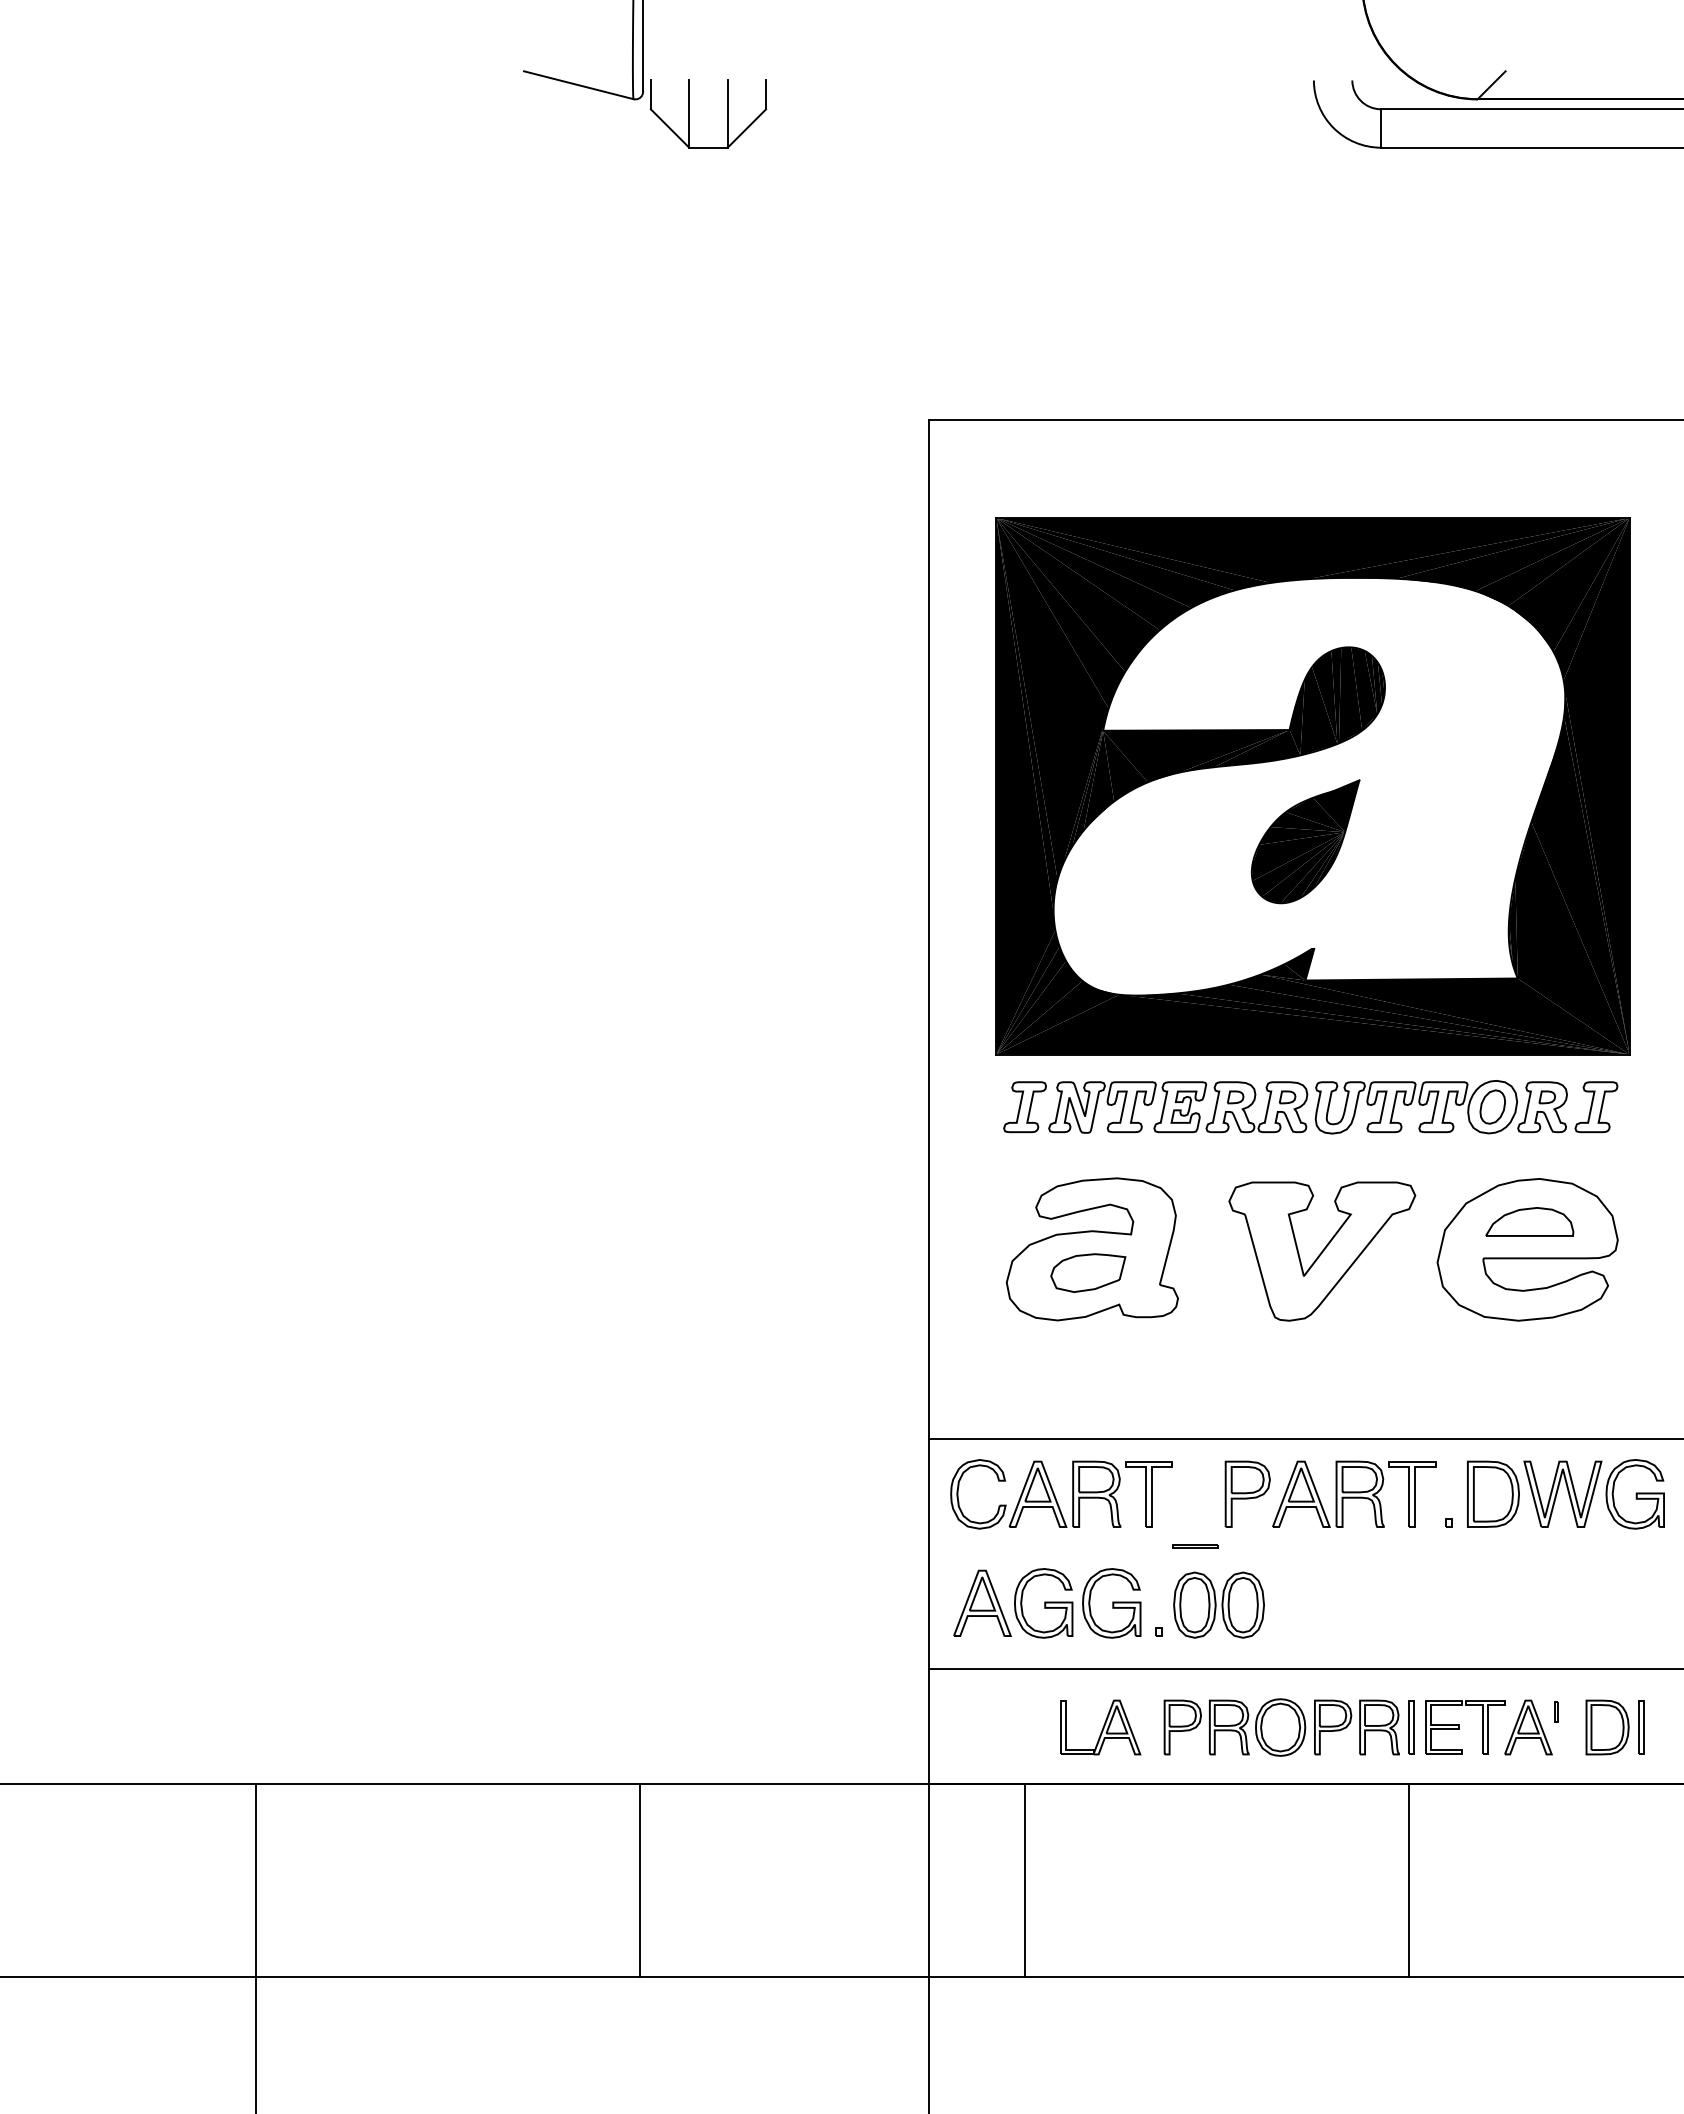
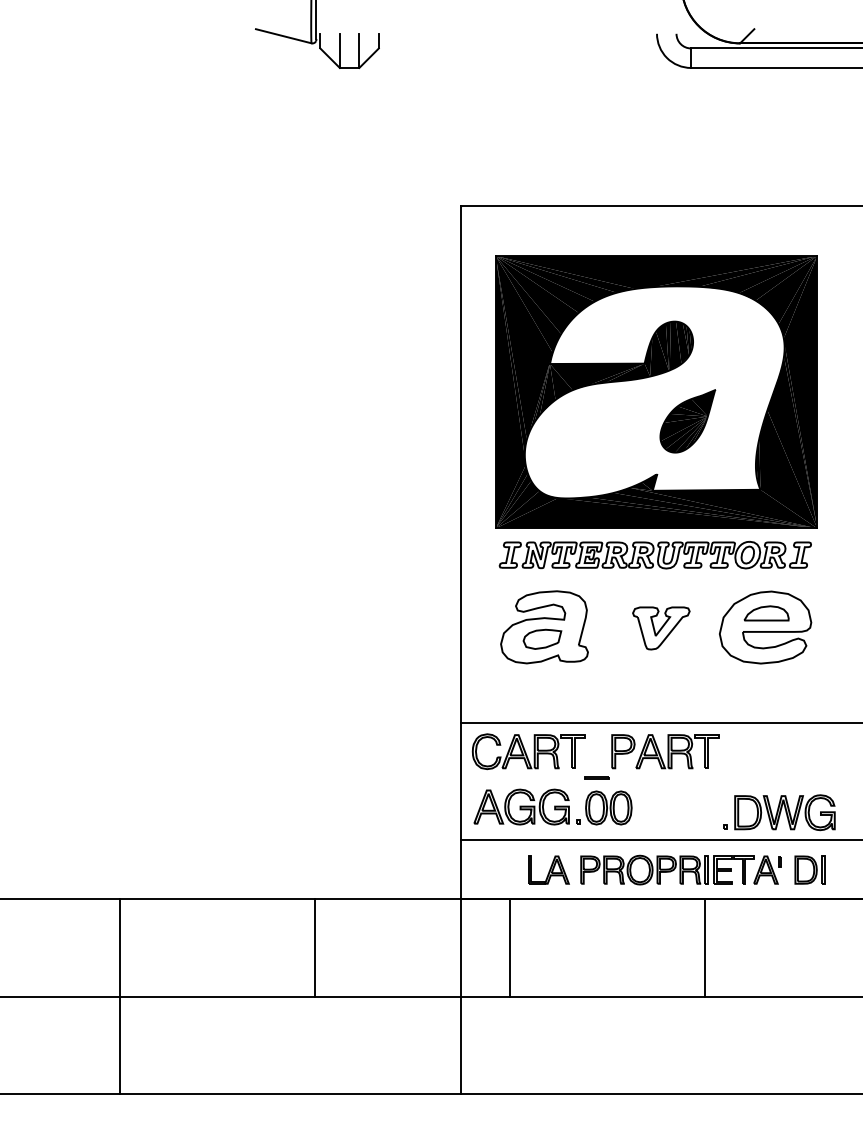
part: (1305, 842) -> (687, 421), moved
part: (1322, 1251) -> (661, 628), size x0.6
part: (1555, 1493) -> (779, 812), moved

